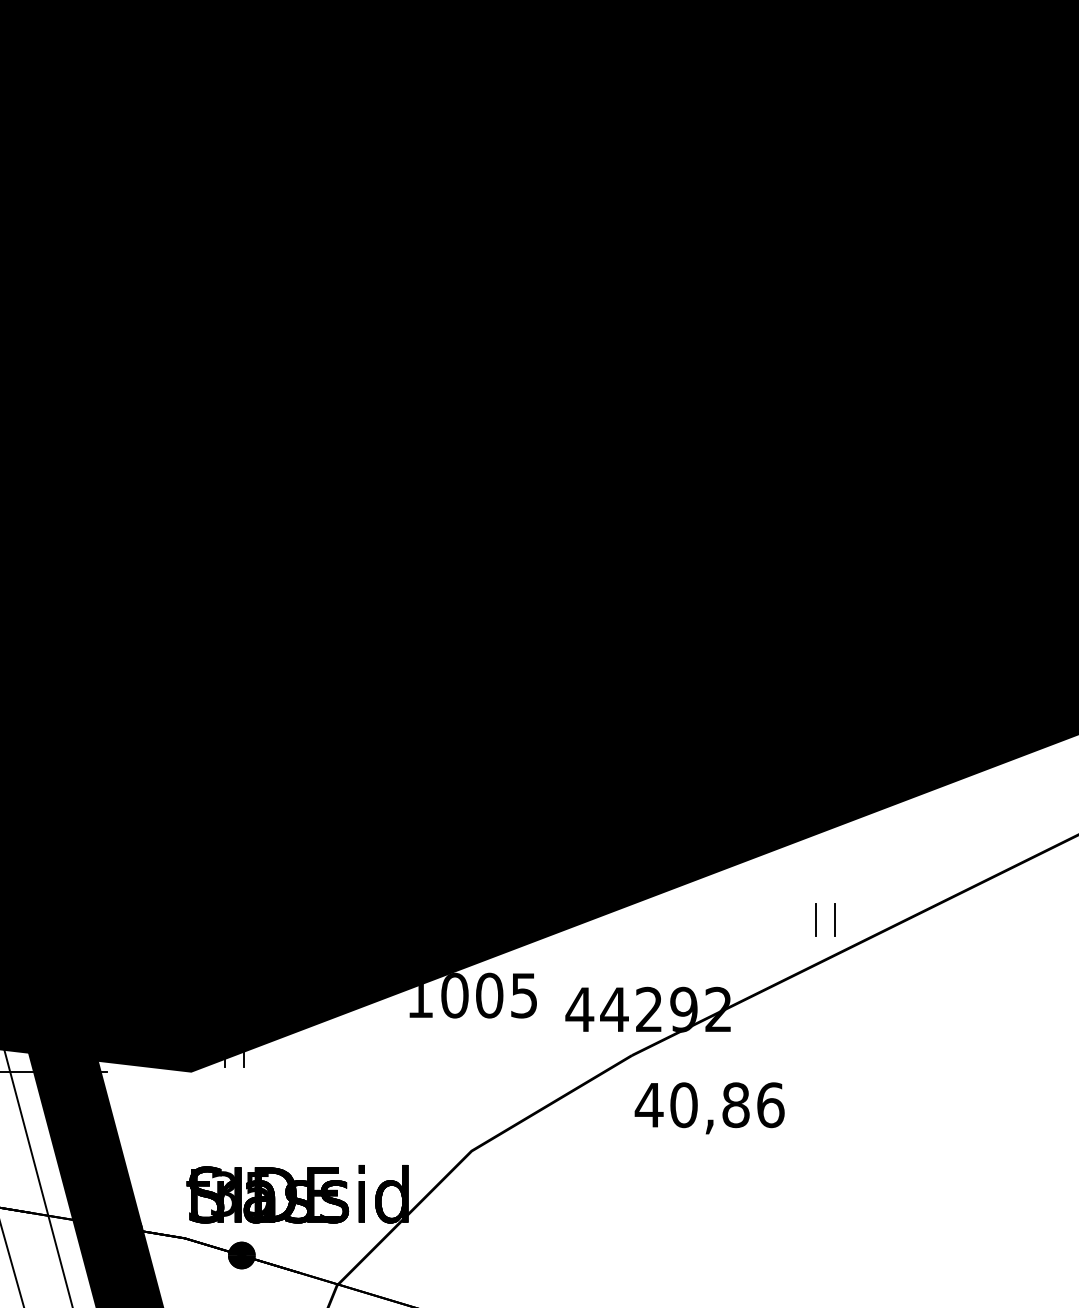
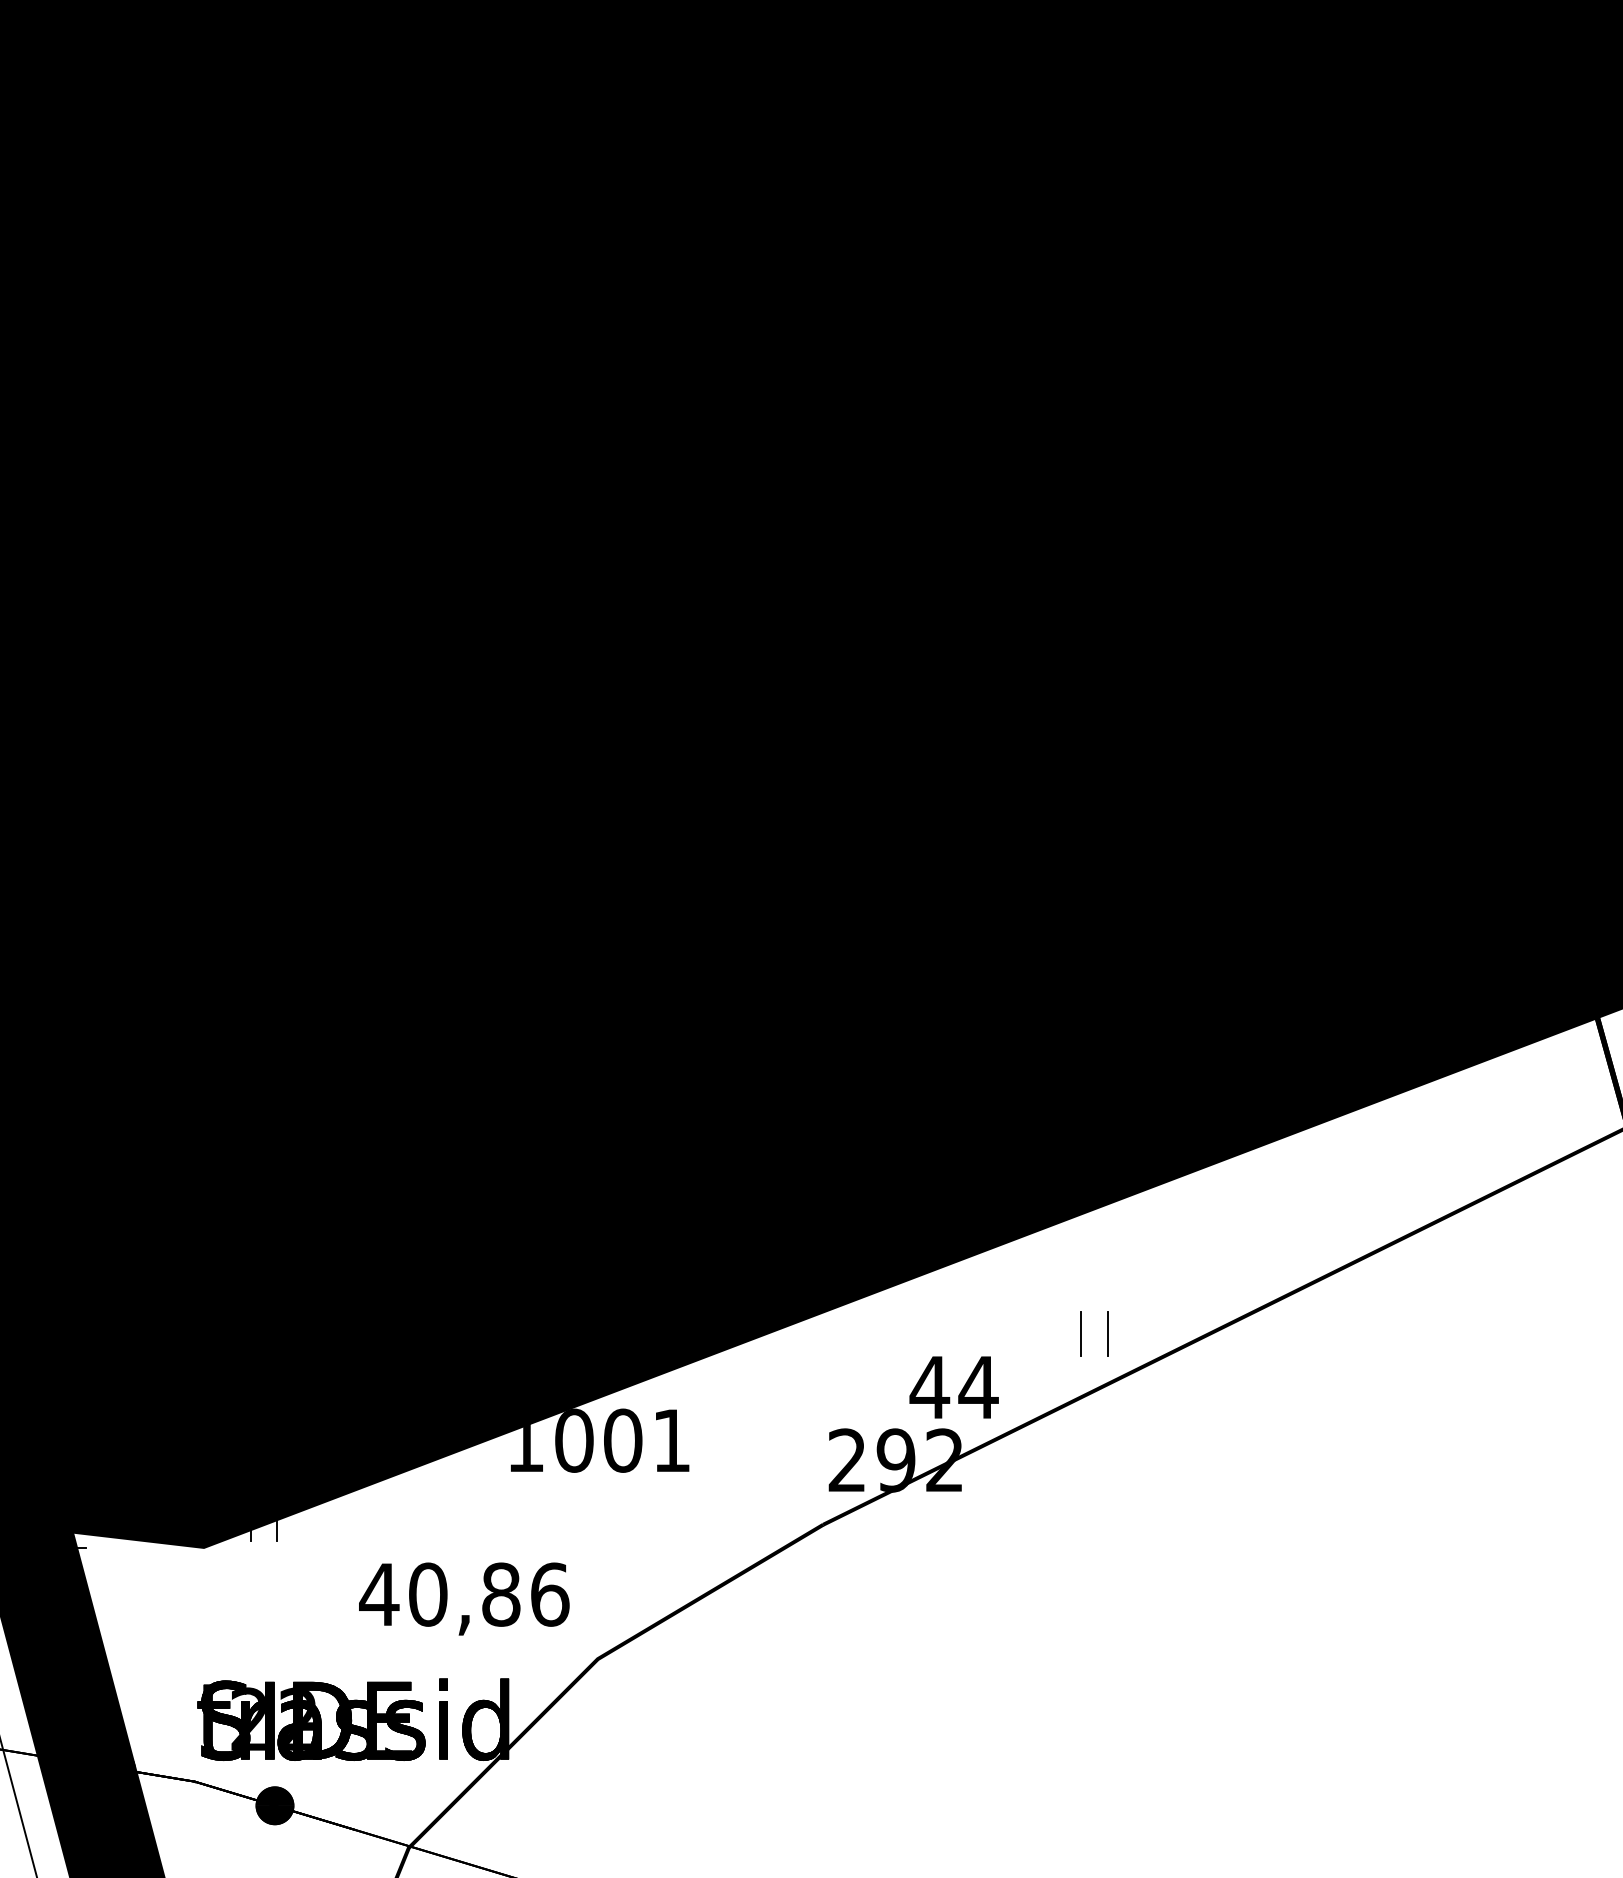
text: (524, 995) -> (671, 1440), 1005 -> 1001
text: (596, 1009) -> (953, 1387), moved
text: (709, 1107) -> (464, 1598), moved
text: (240, 1194) -> (273, 1719), 35 -> 22

